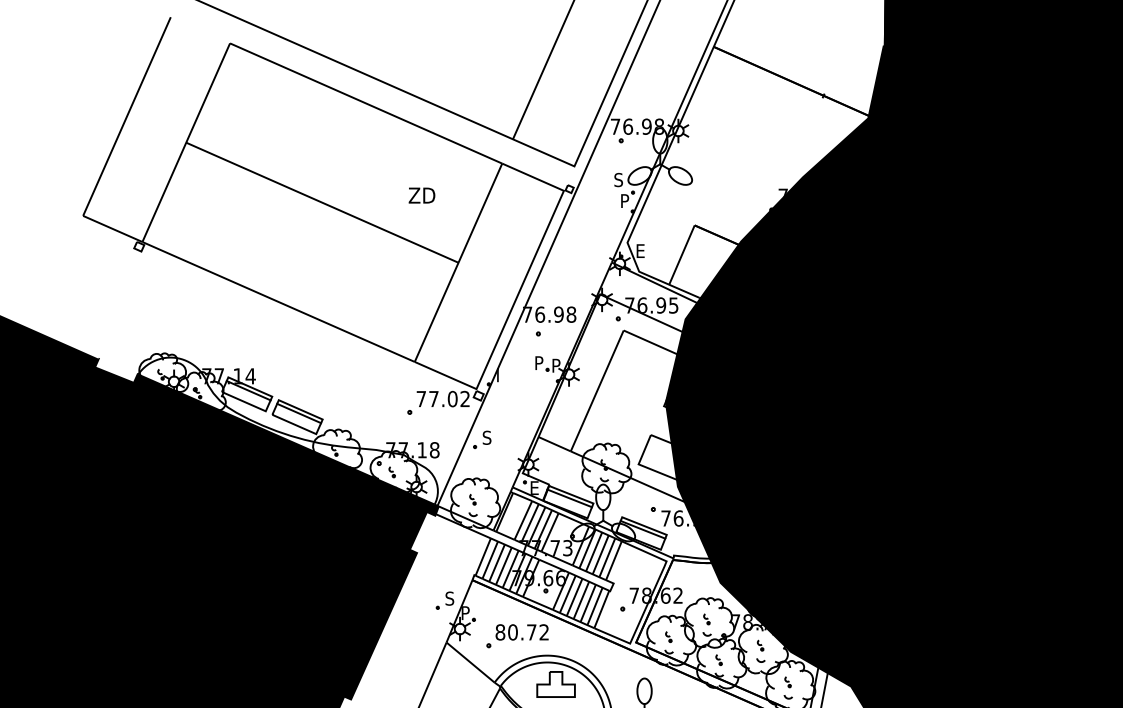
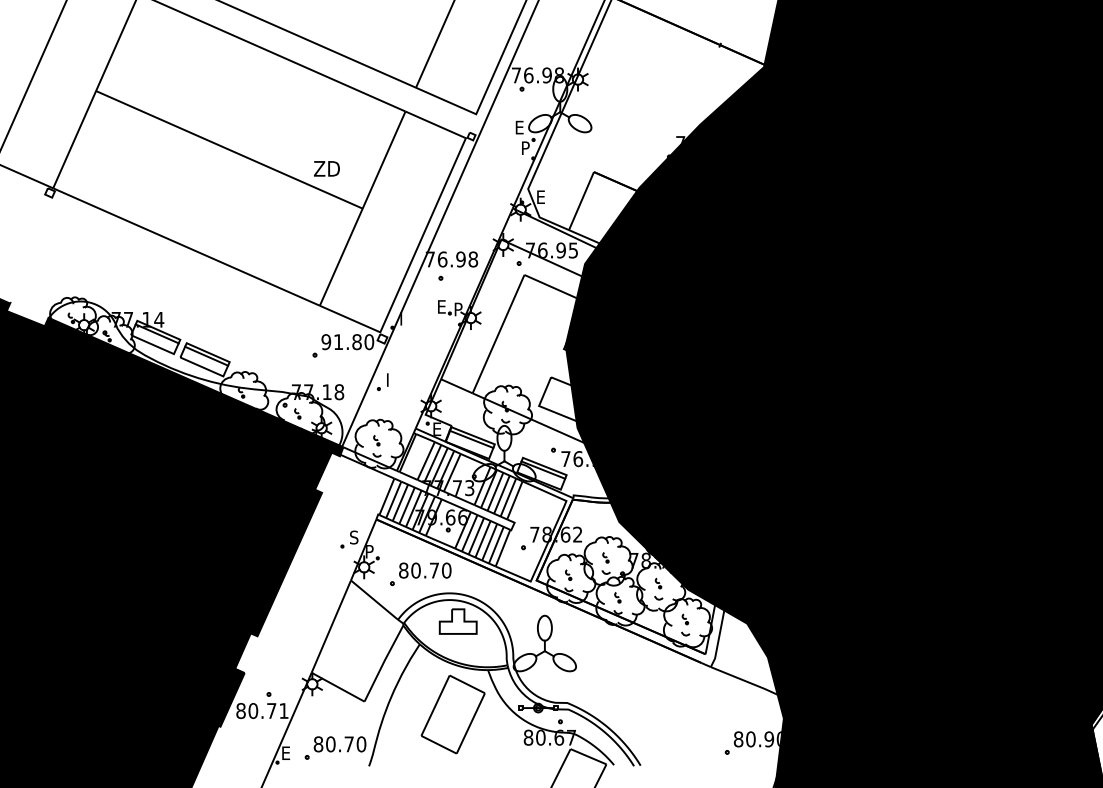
text: (618, 179) -> (519, 127), S -> E
text: (421, 195) -> (326, 168), moved
text: (540, 362) -> (442, 306), P -> E
text: (442, 399) -> (347, 342), 77.02 -> 91.80
text: (486, 438) -> (390, 380), S -> I
text: (544, 632) -> (446, 570), 80.72 -> 80.70

